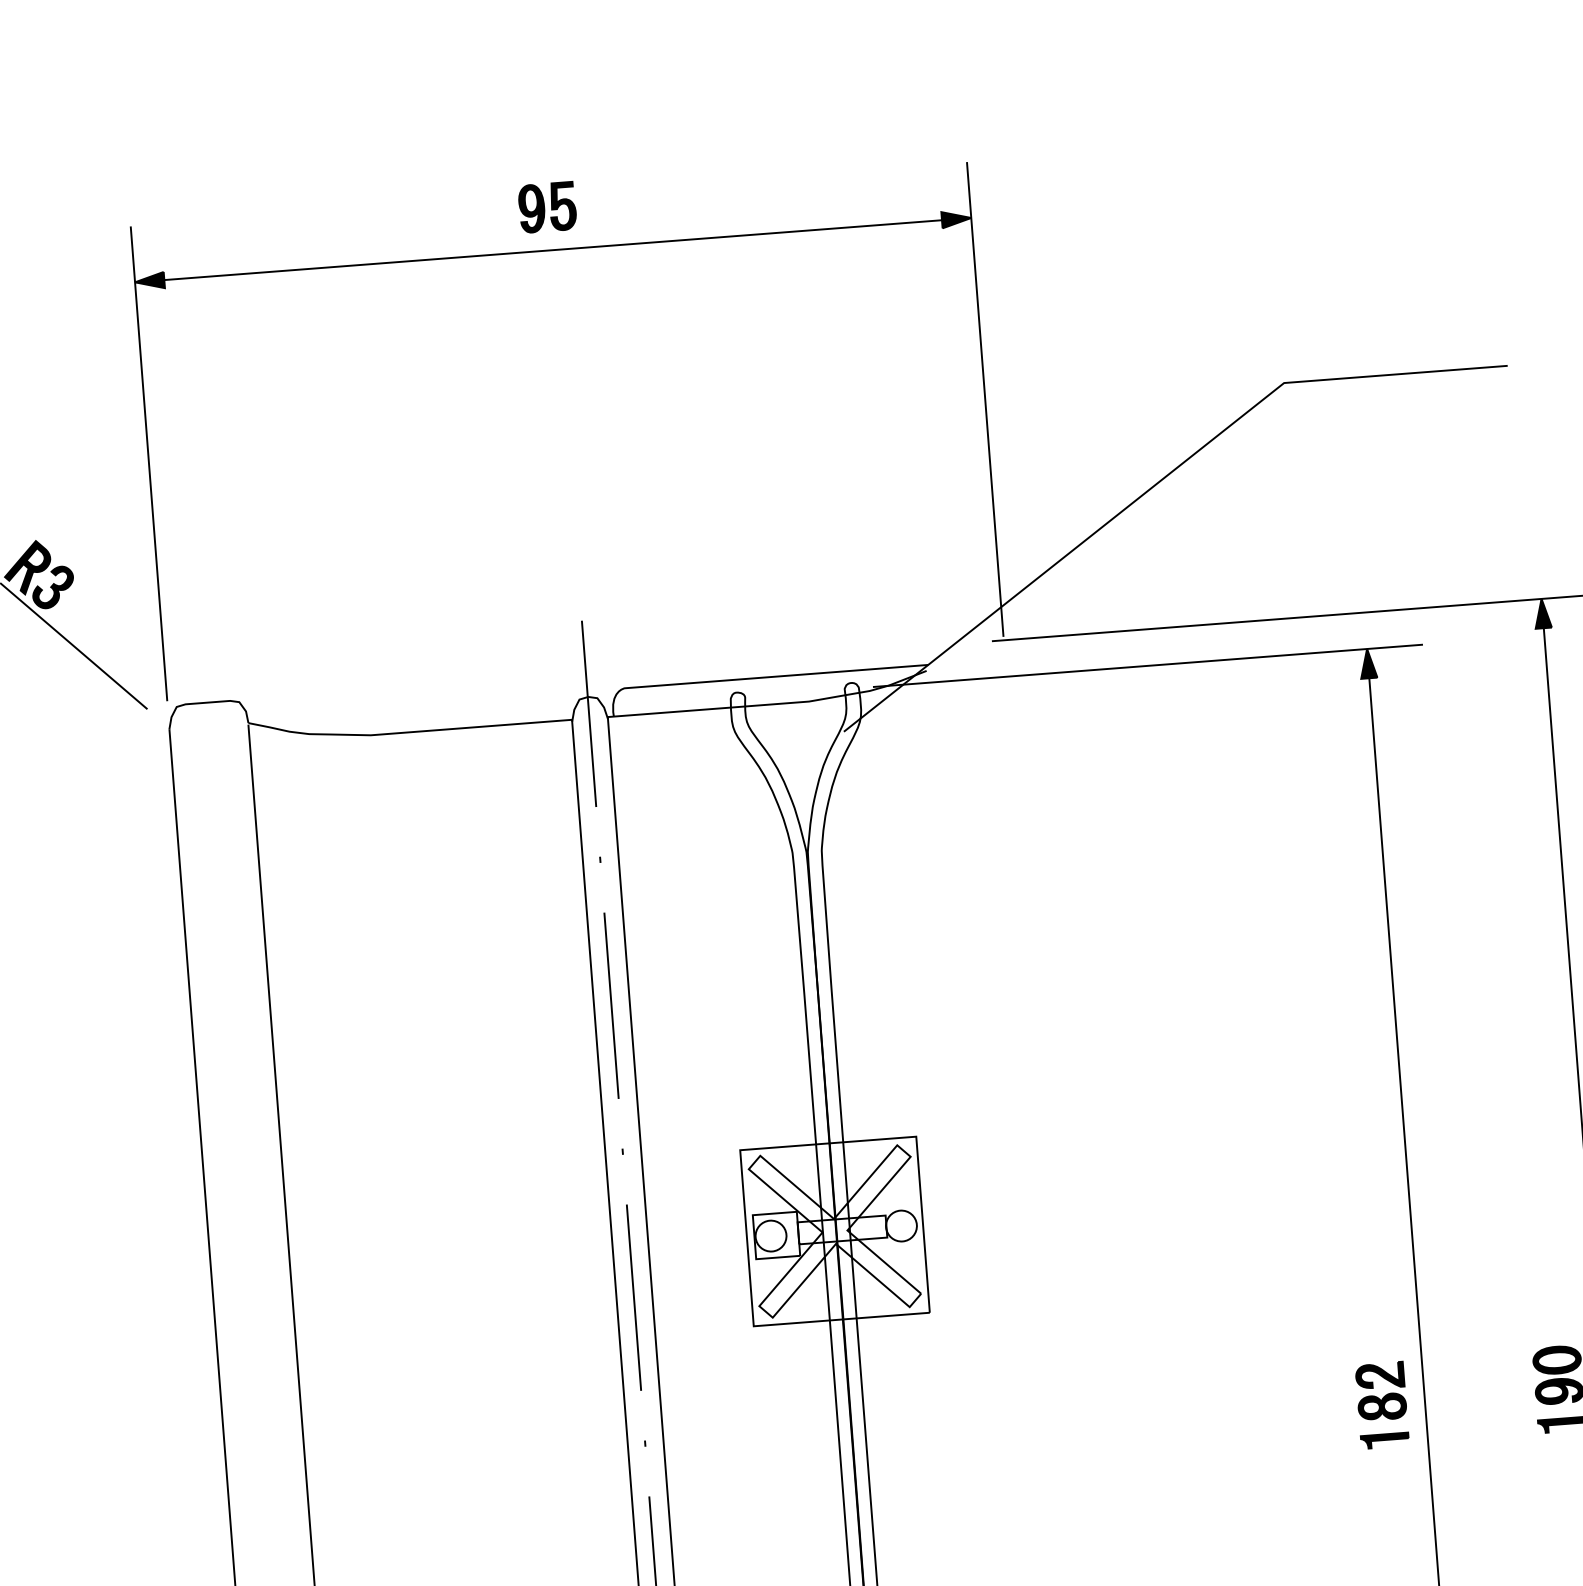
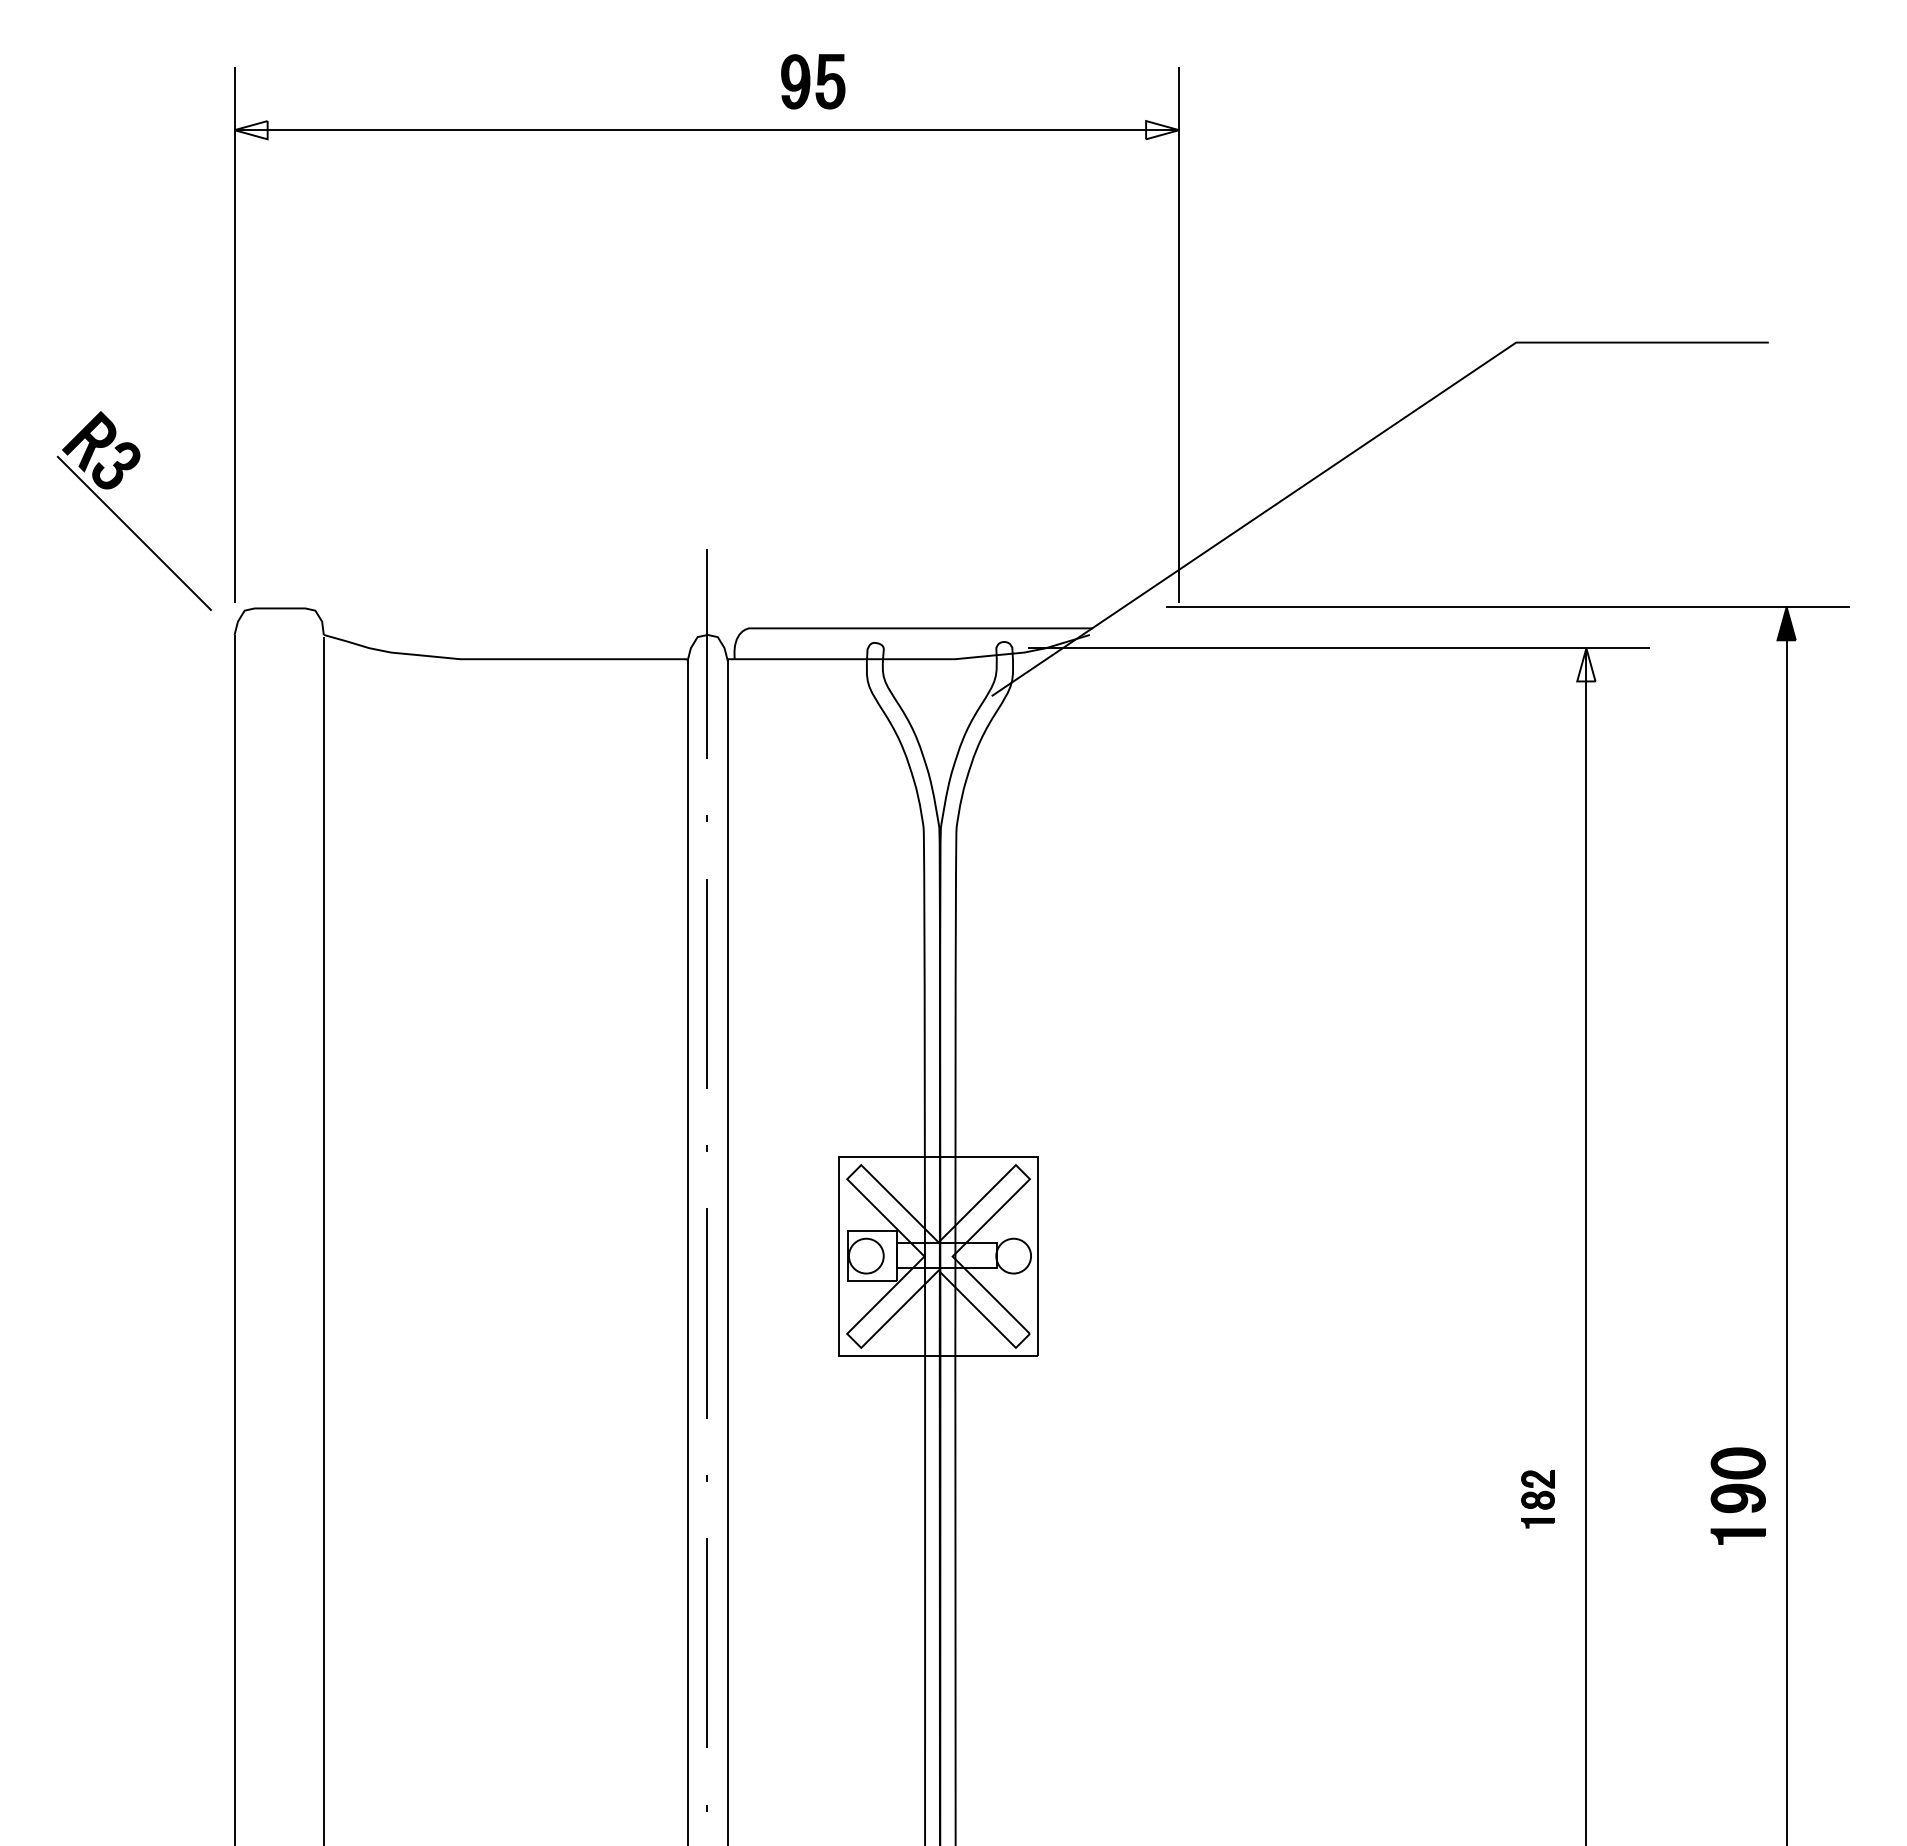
part: (547, 207) -> (813, 81), moved
fill: (956, 219) -> (1162, 130), removed
fill: (149, 281) -> (250, 130), removed
fill: (1368, 663) -> (1586, 664), removed
part: (1381, 1405) -> (1537, 1499), size x0.6

